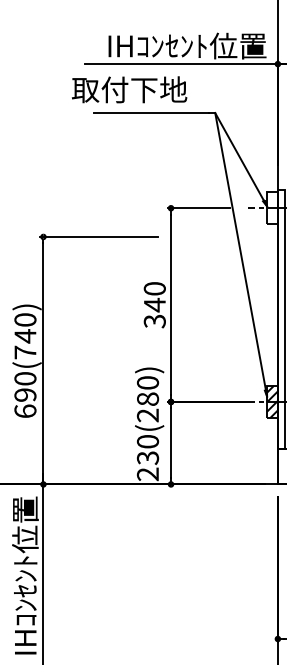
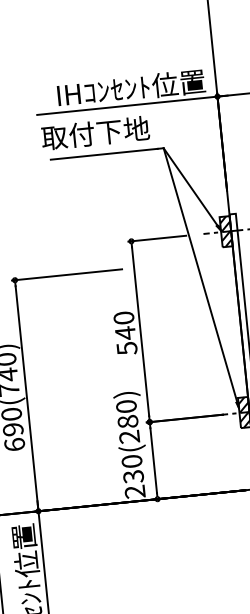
text: (129, 89) -> (95, 132), moved
hatch: (272, 208) -> (226, 231), added
text: (154, 321) -> (126, 348), 340 -> 540

